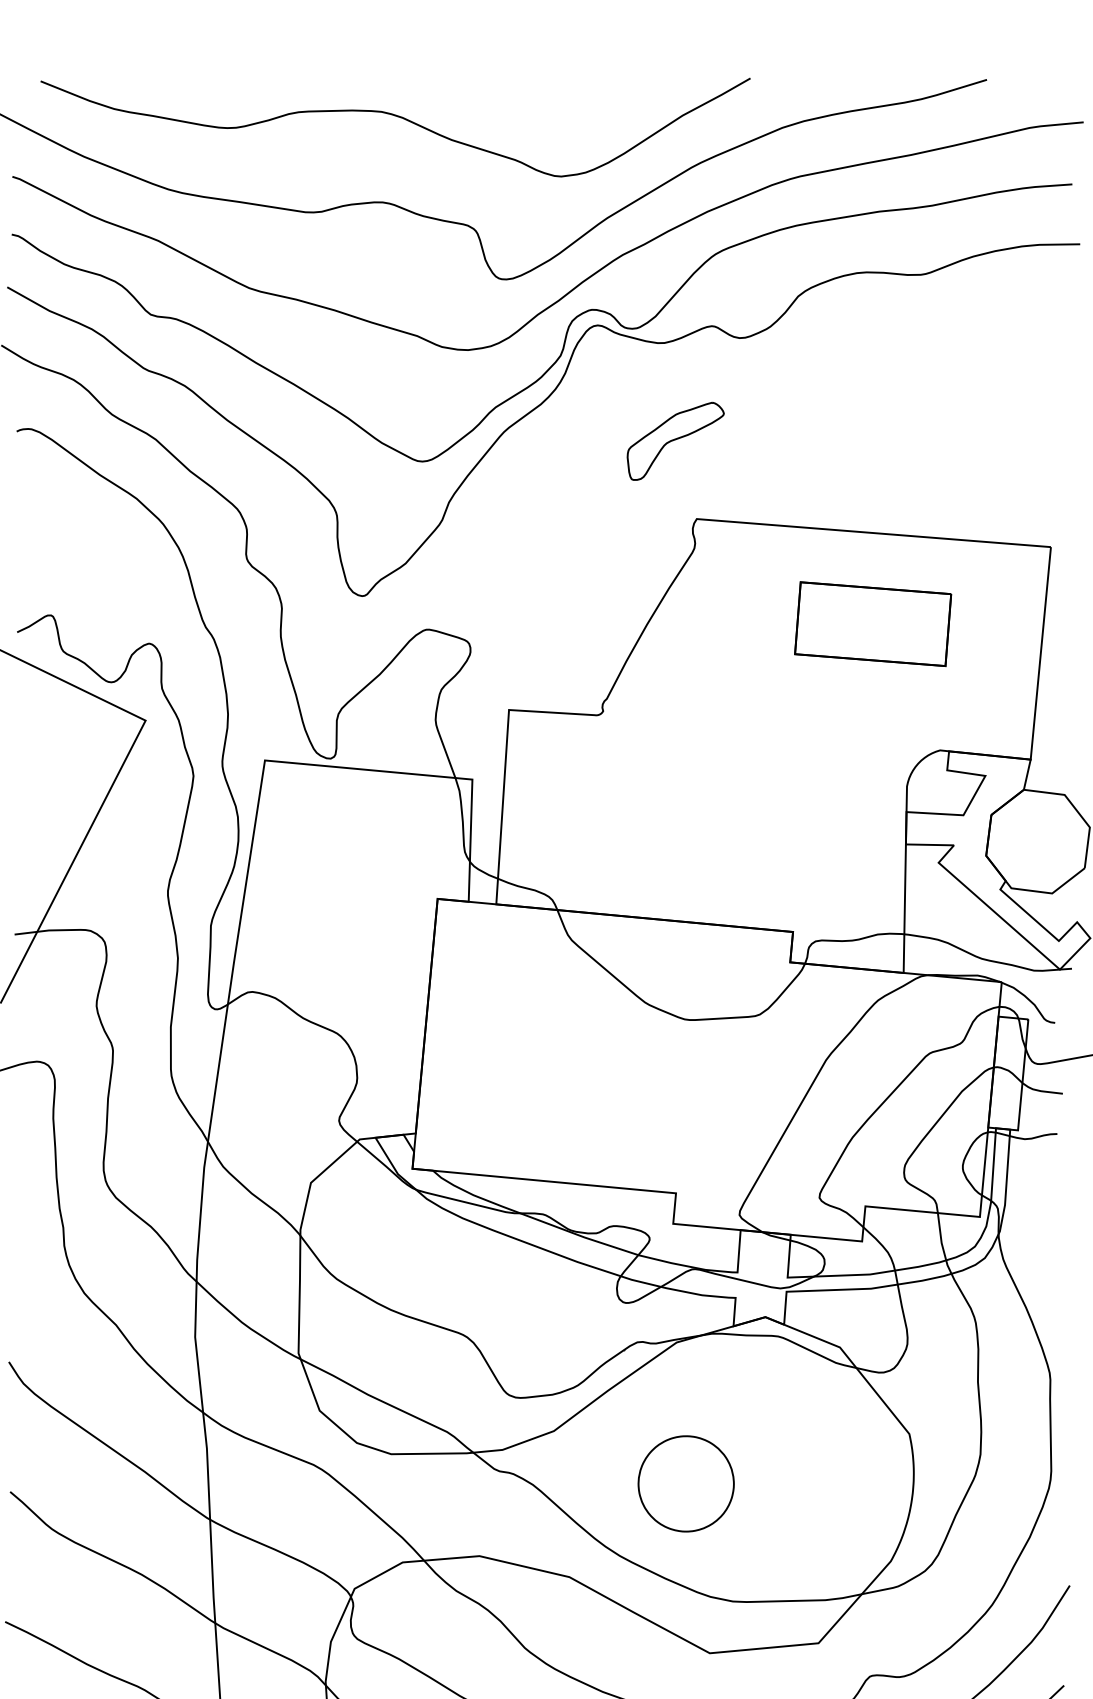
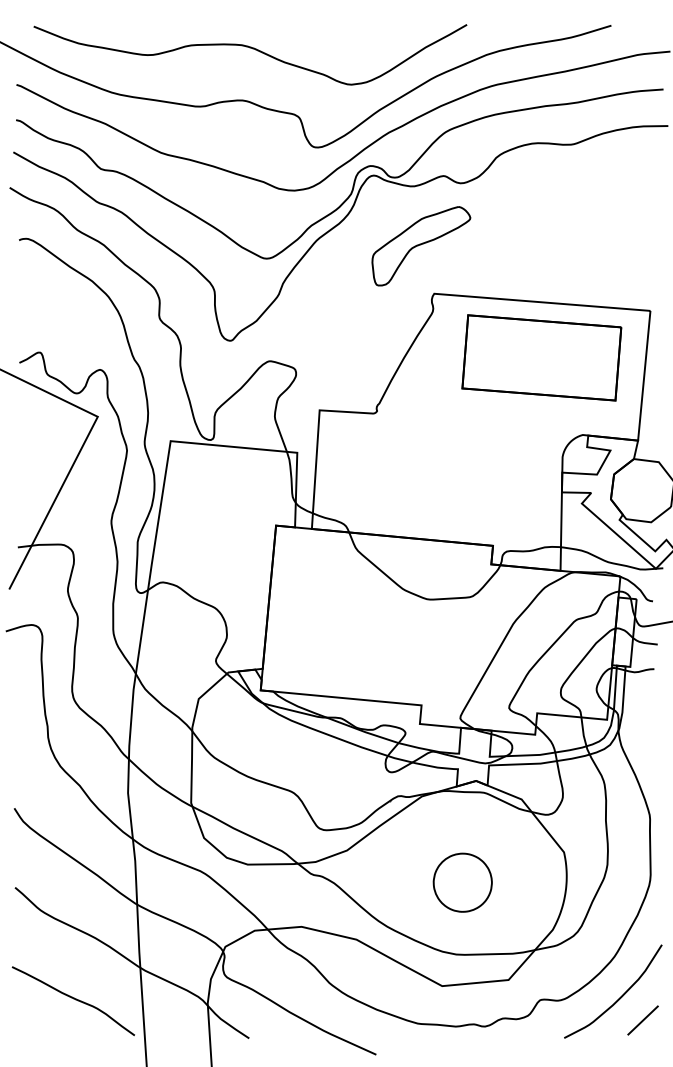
part: (675, 441) -> (421, 246), size x1.67
part: (872, 623) -> (541, 357), size x1.67
part: (685, 1483) -> (462, 882), moved

